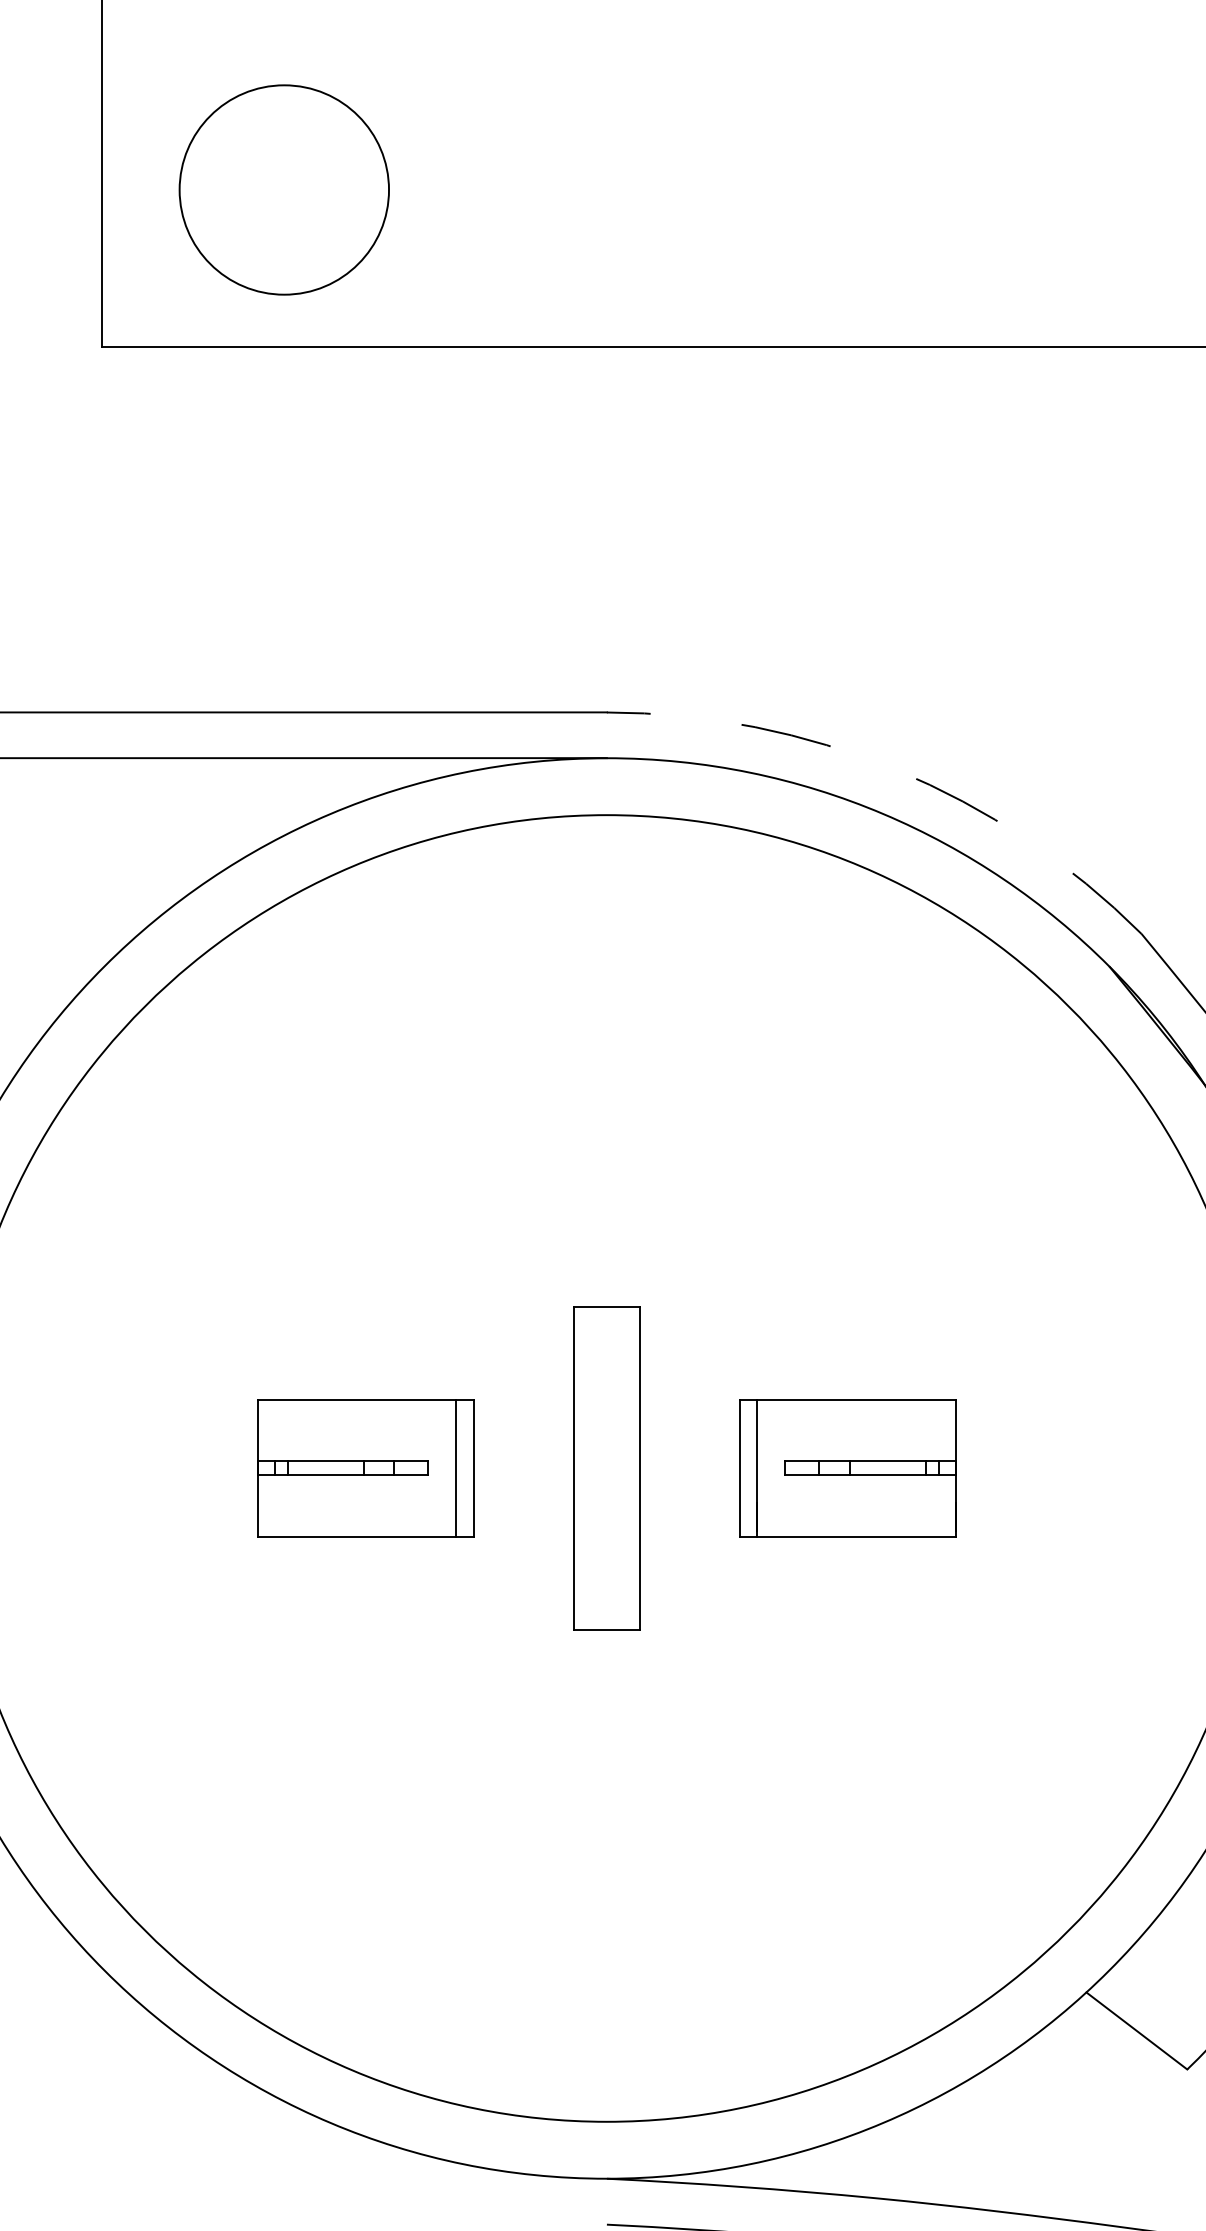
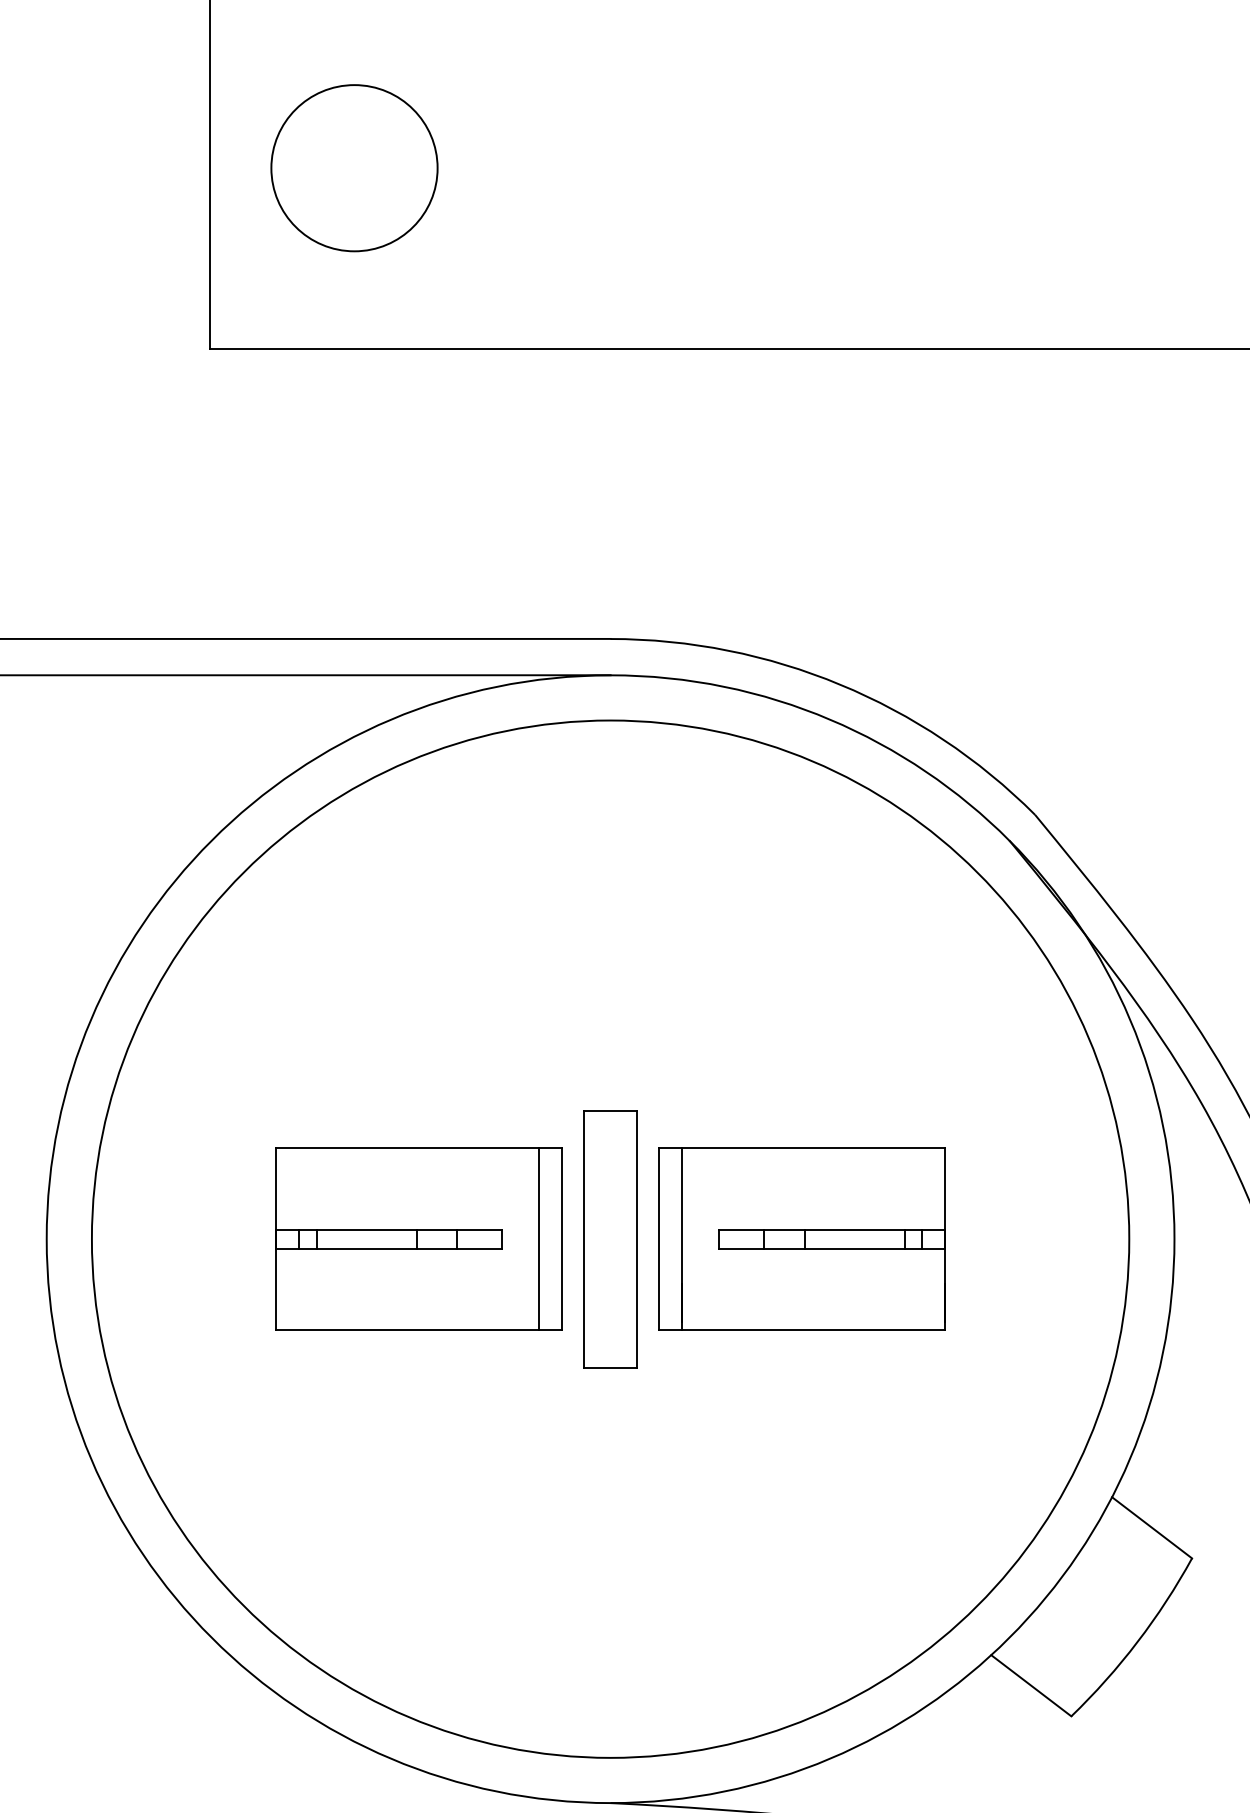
circle: (284, 190) -> (354, 168), moved
arc: (896, 769) -> (840, 684), dashed -> solid
part: (364, 1467) -> (418, 1238), size x1.67
part: (847, 1467) -> (801, 1238), size x1.67

